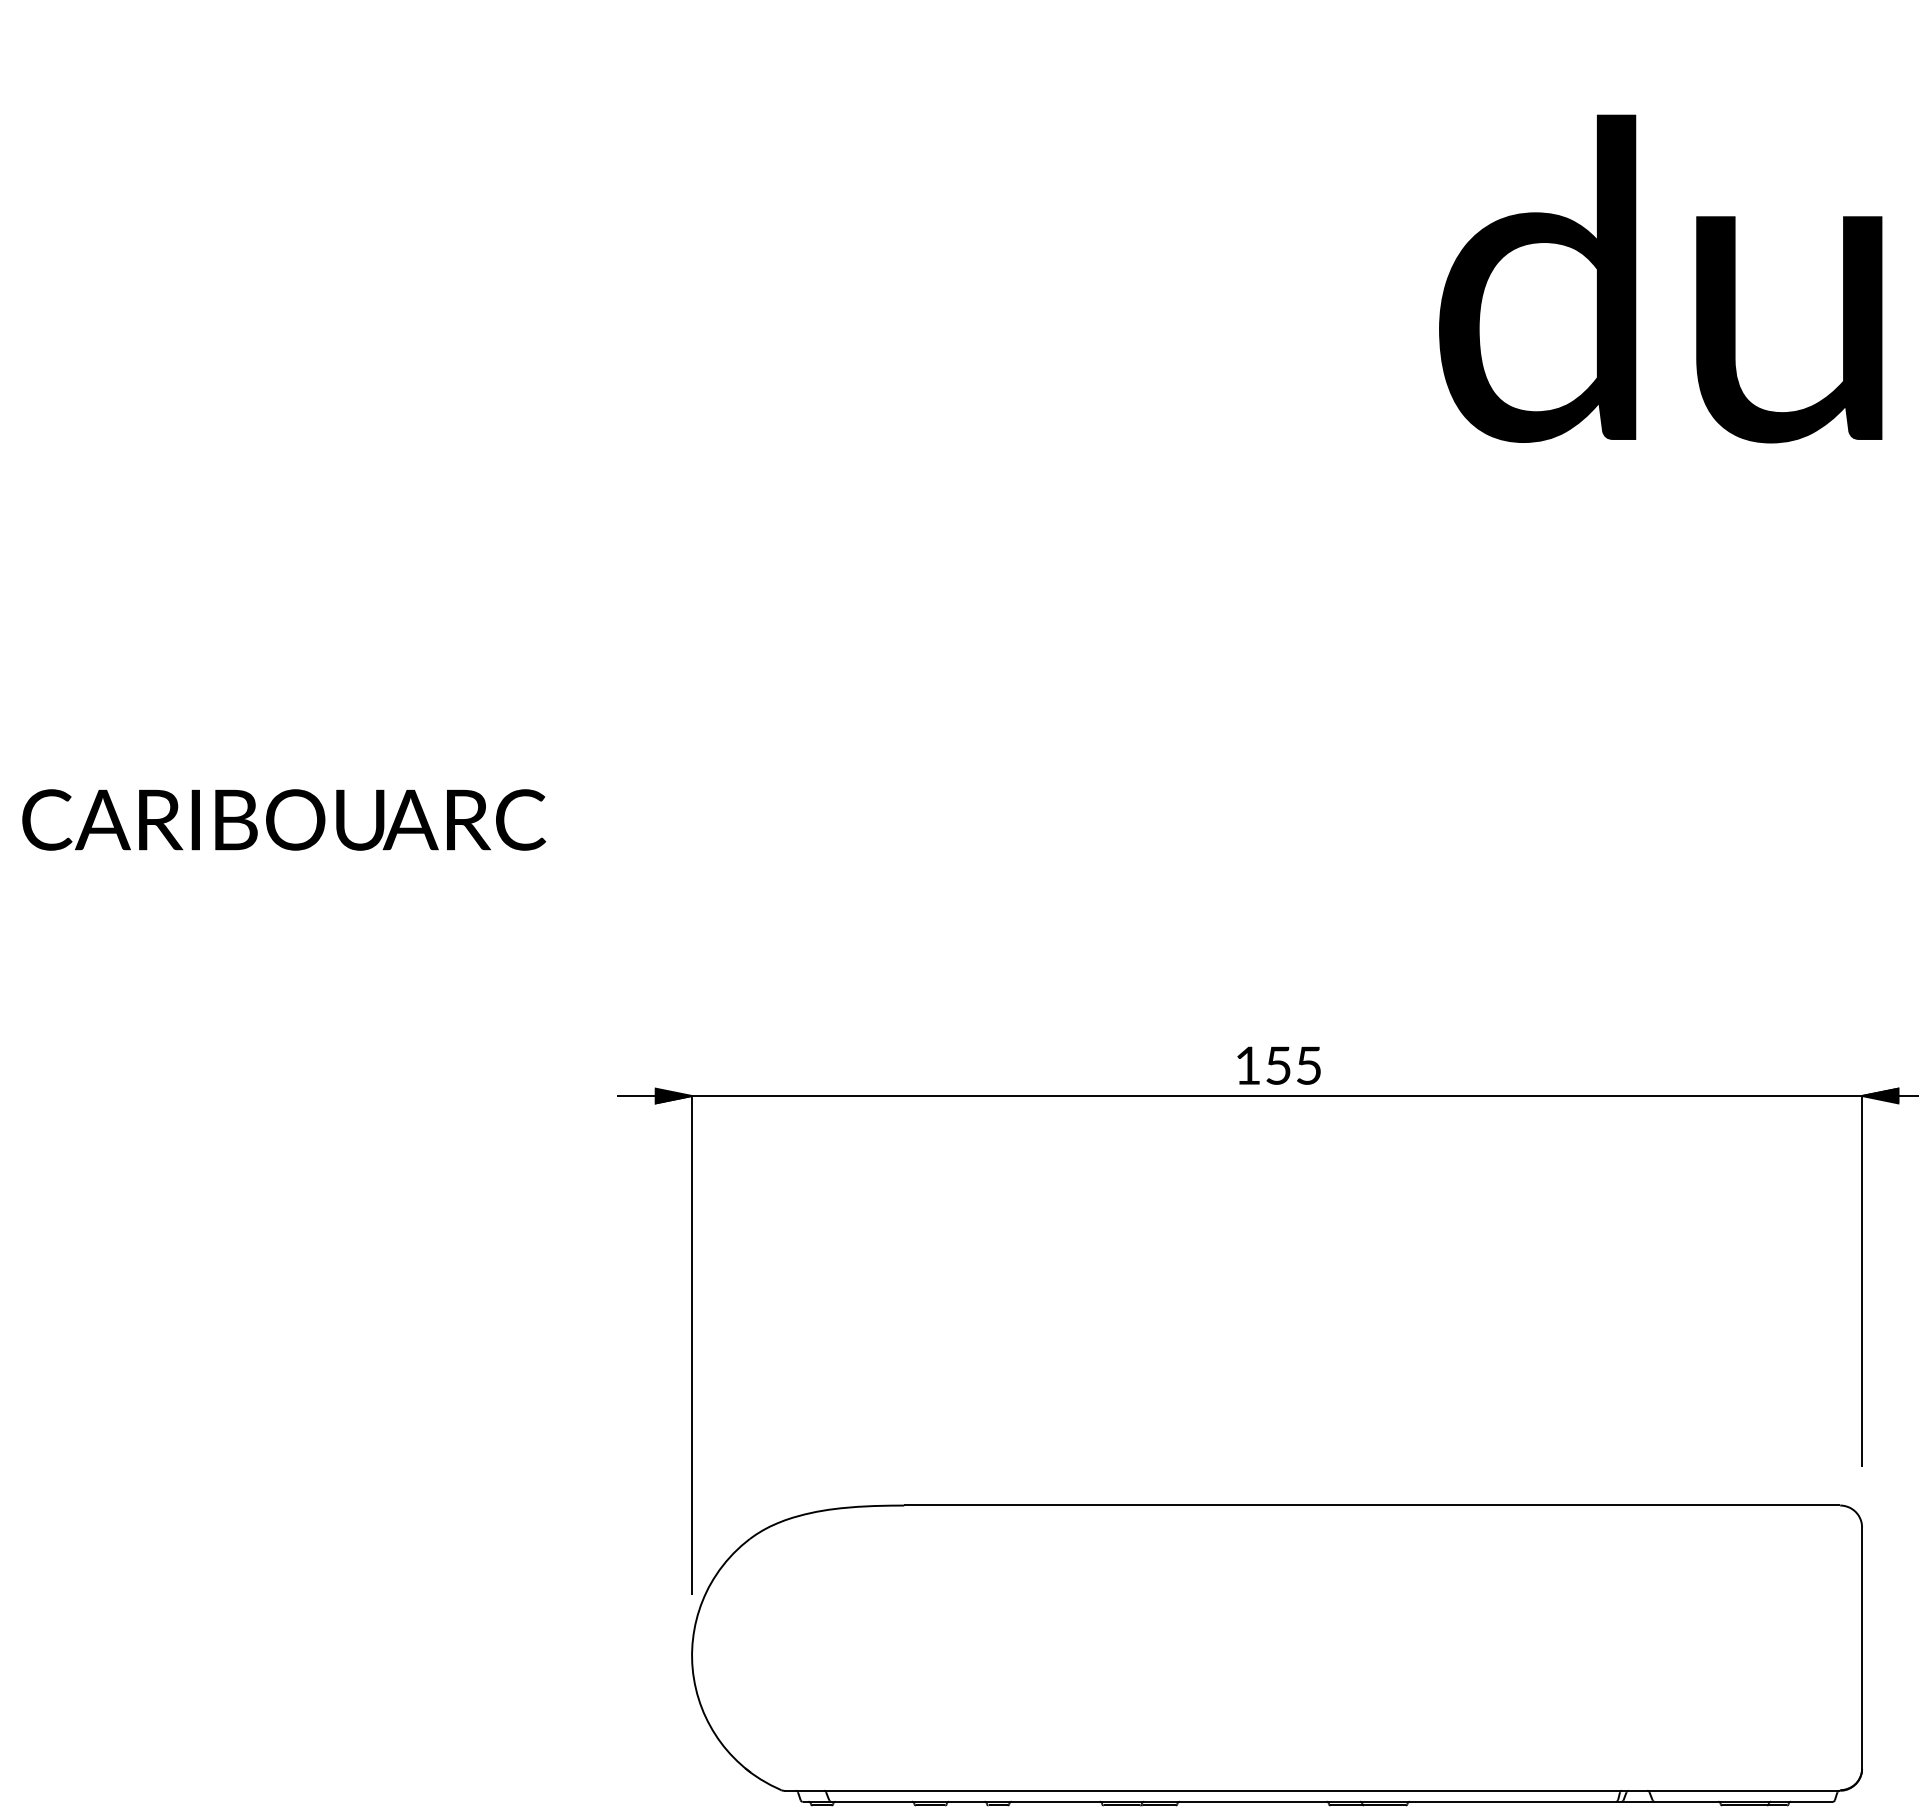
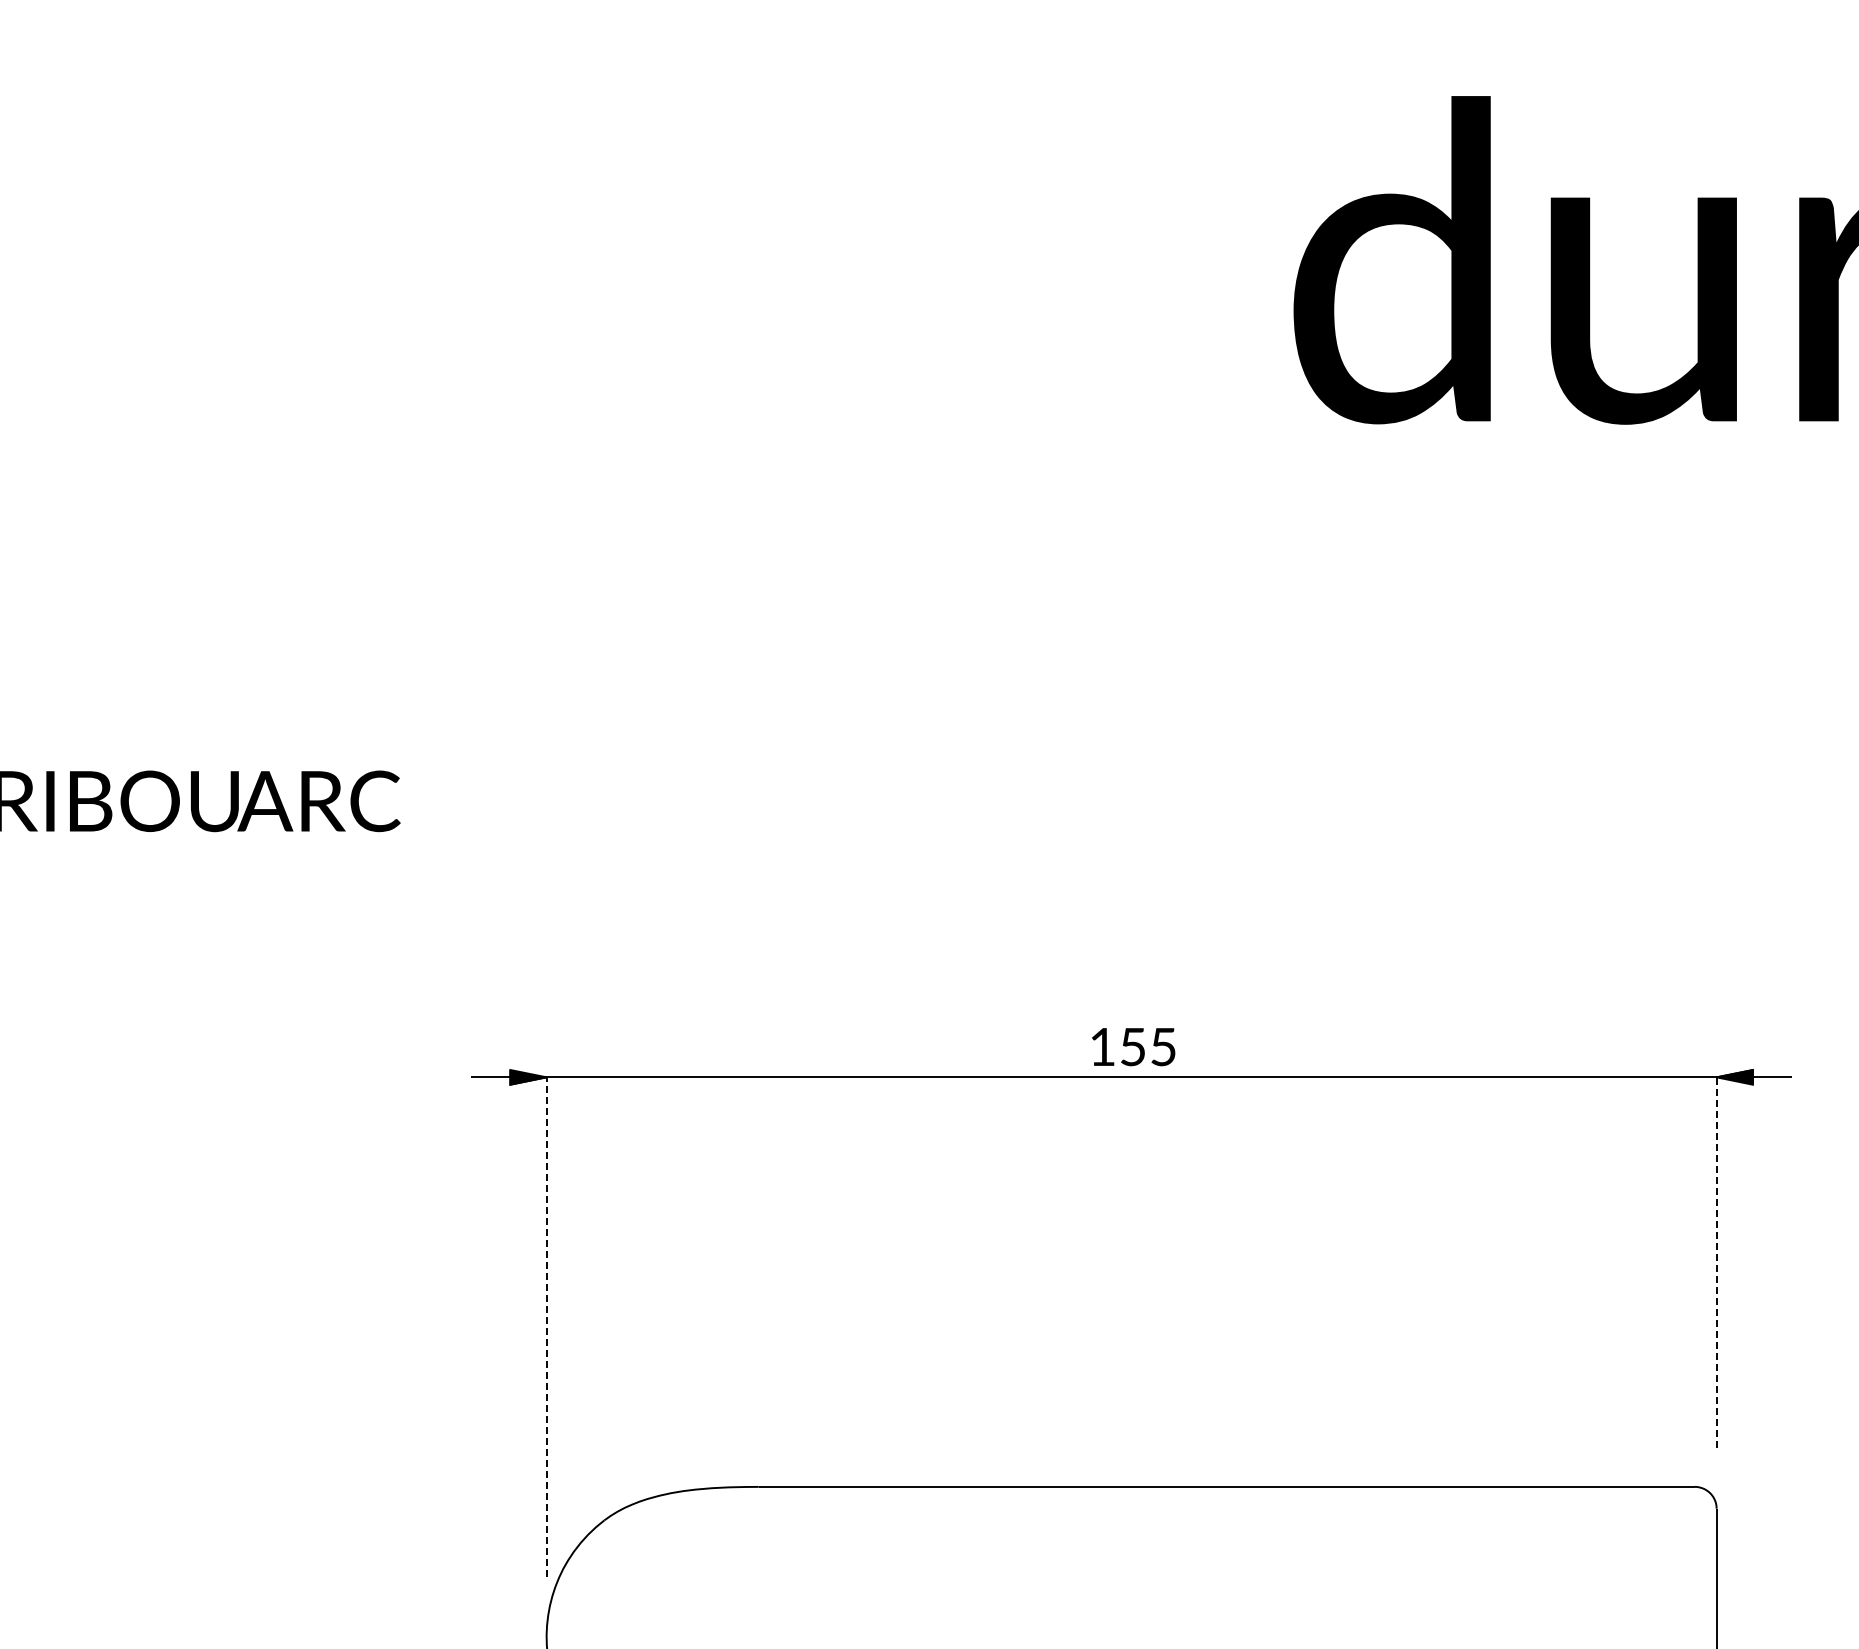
line: (1862, 1281) -> (1717, 1262), solid -> dashed
line: (692, 1345) -> (547, 1326), solid -> dashed

